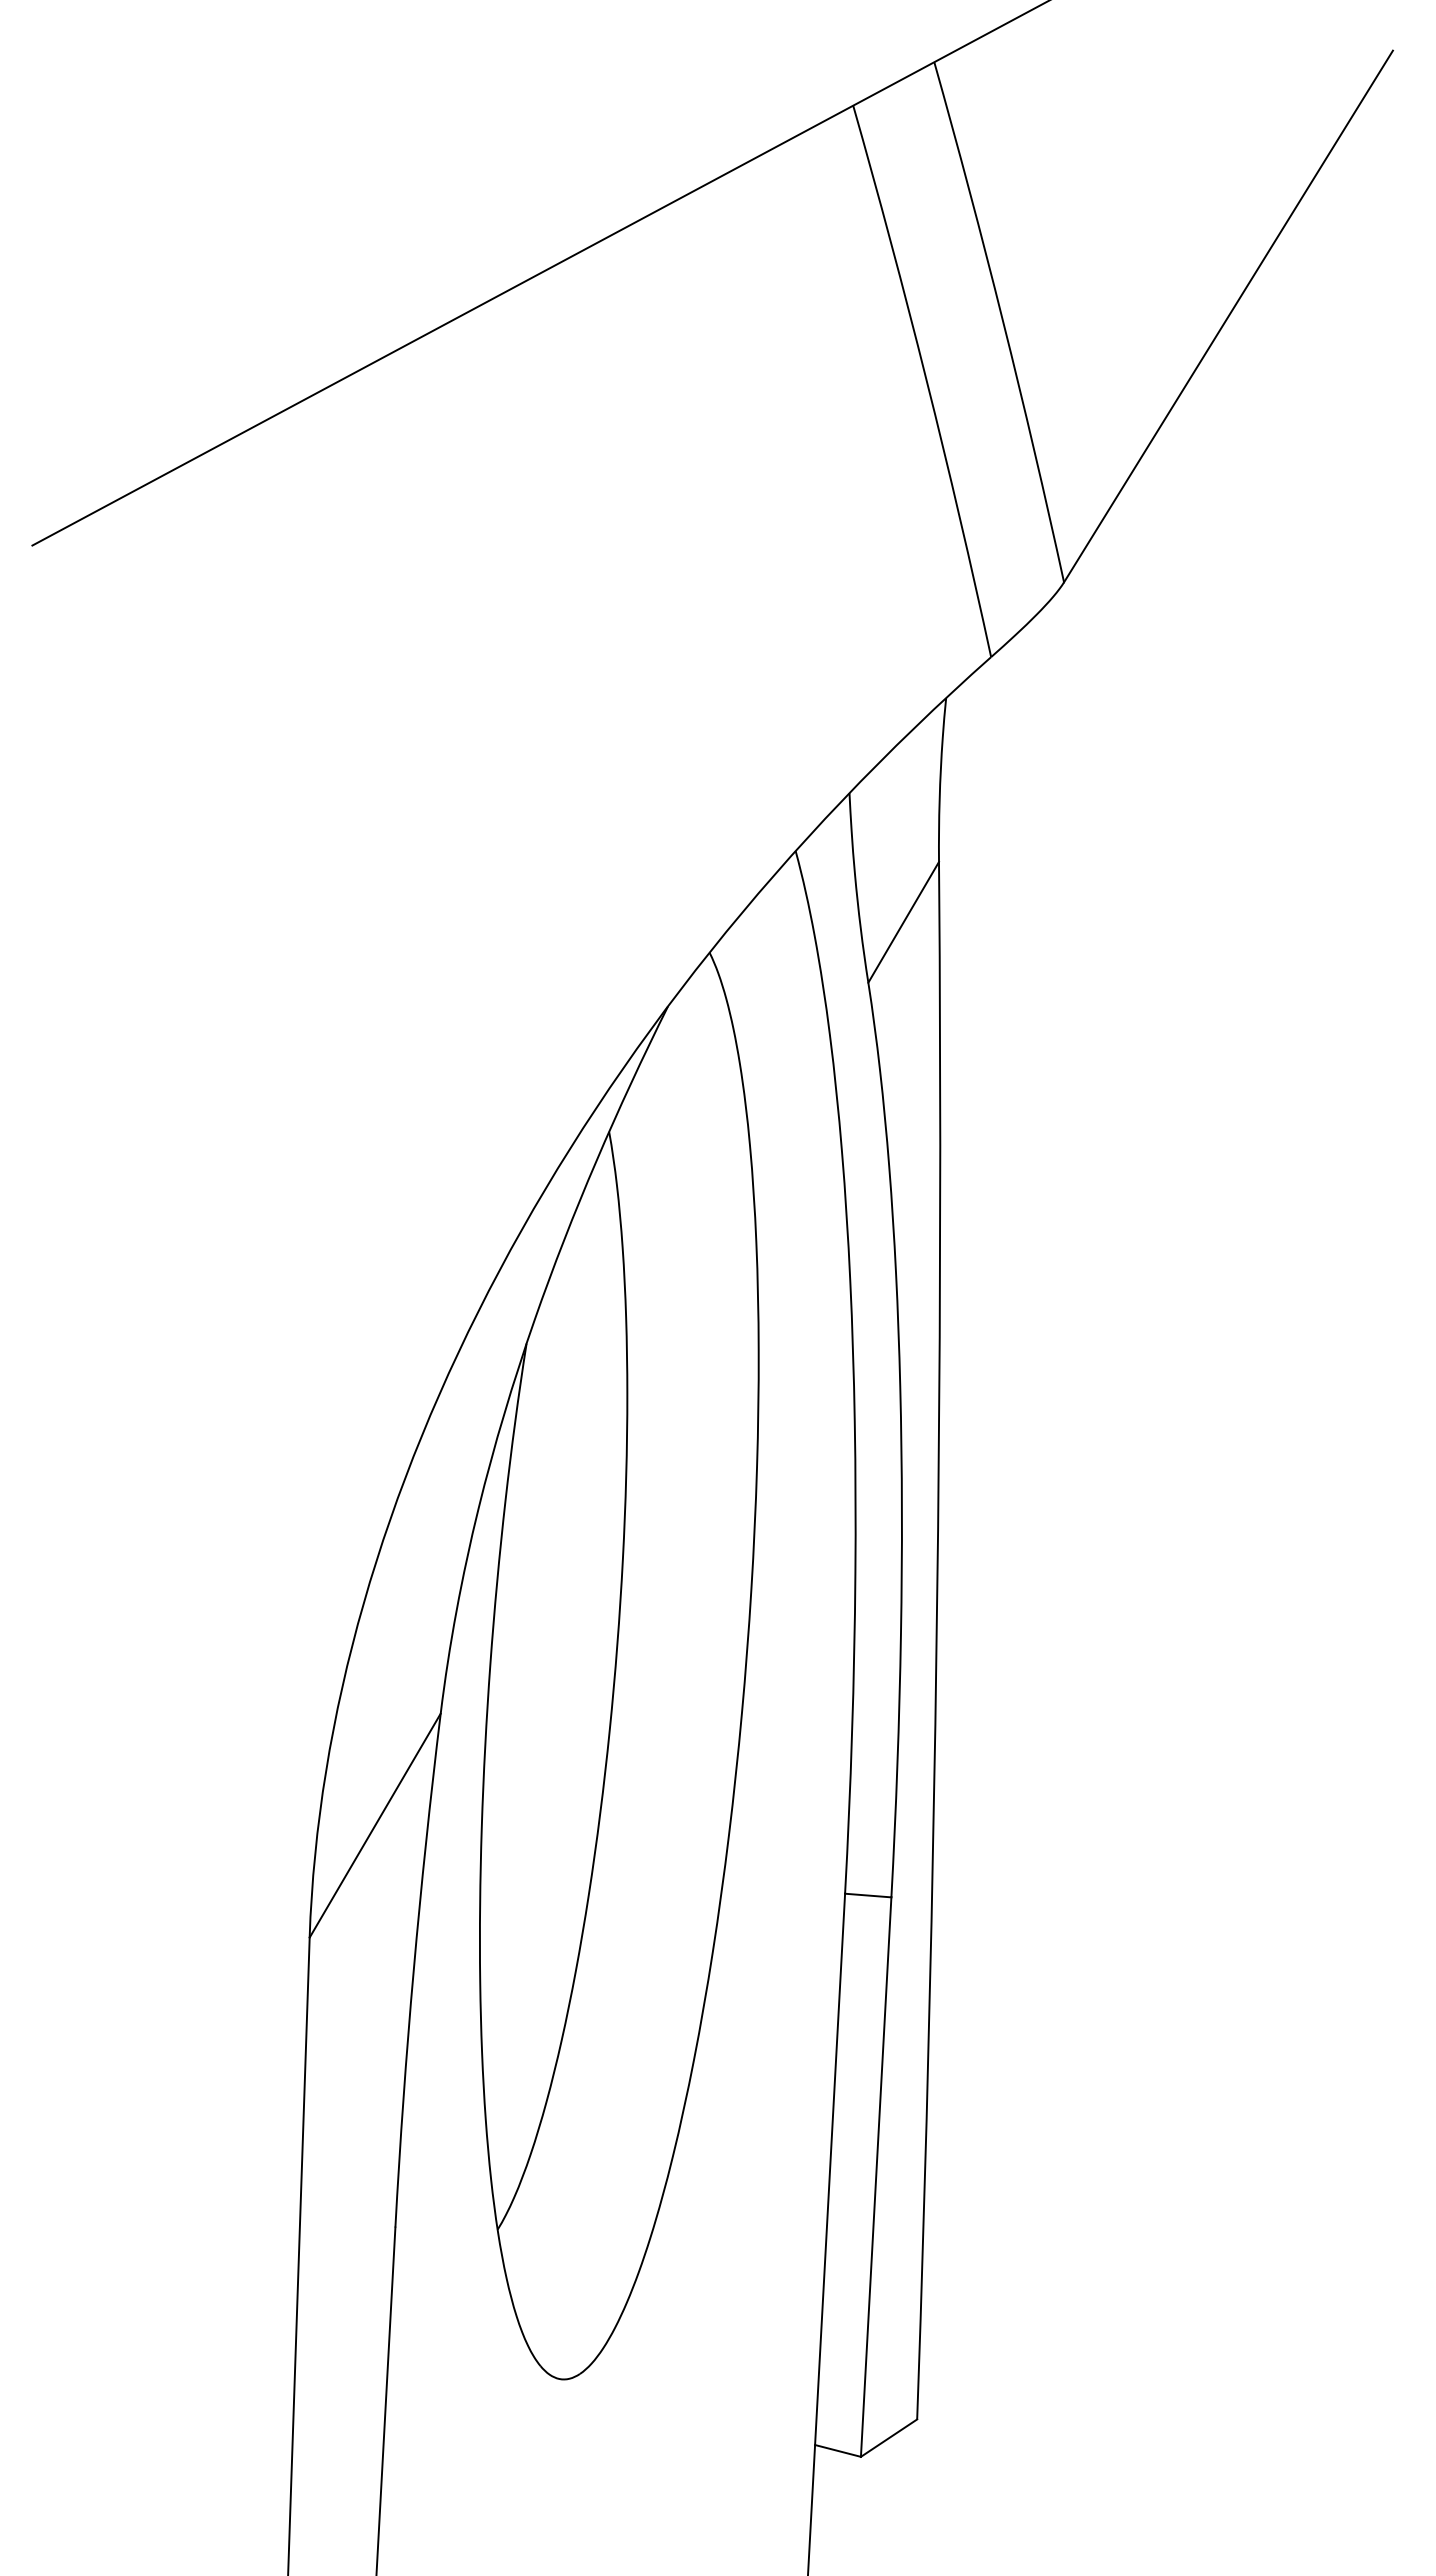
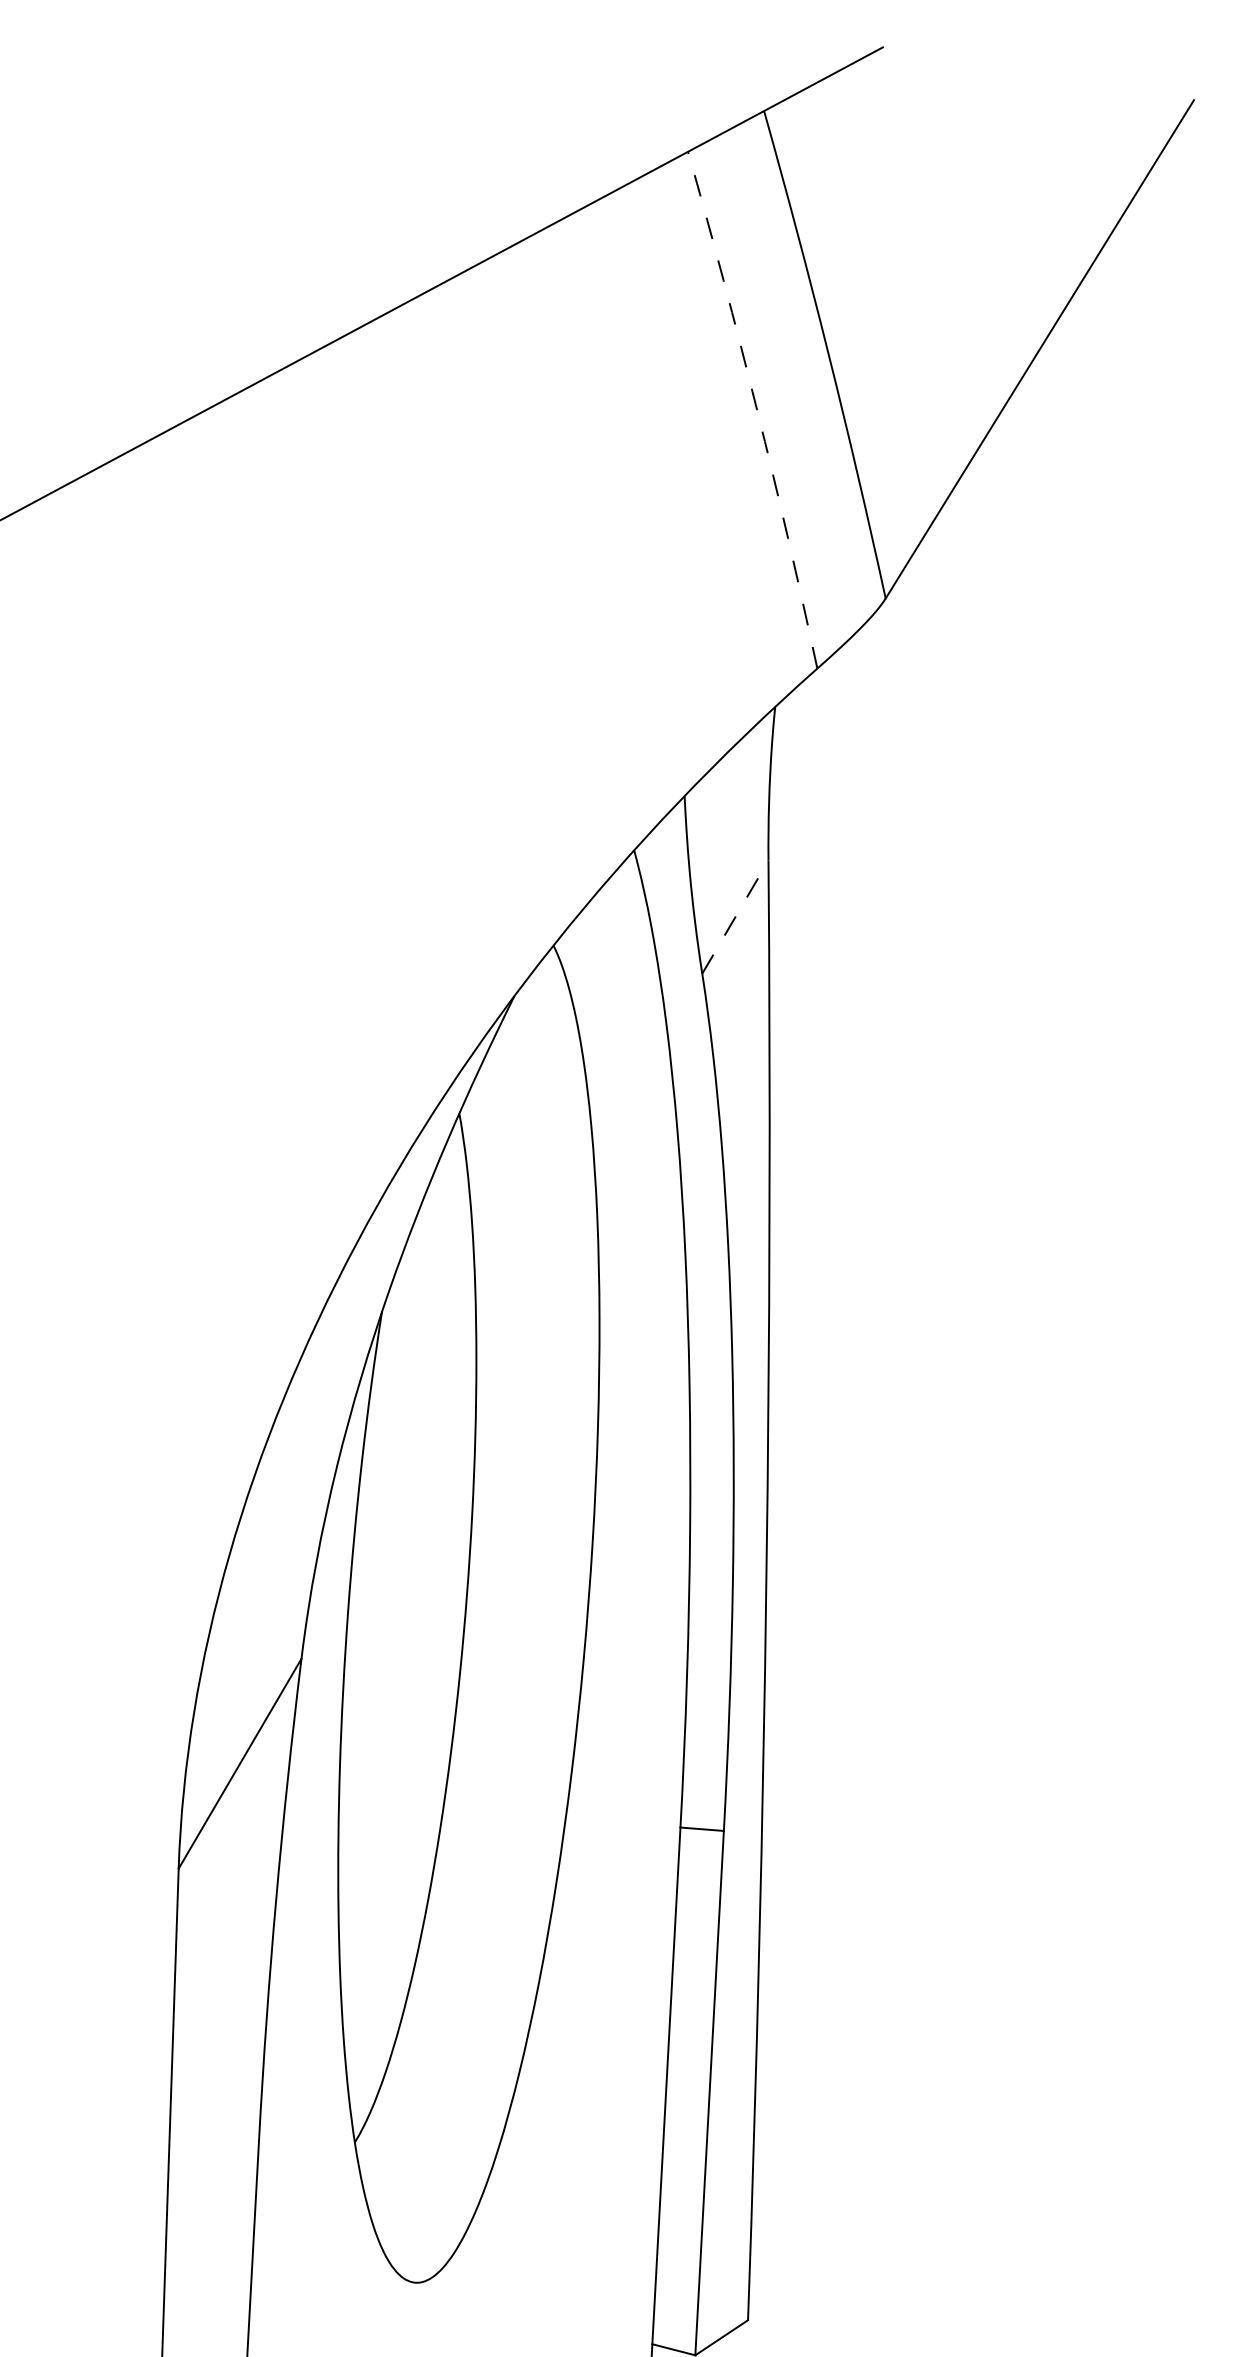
arc: (926, 380) -> (756, 409), solid -> dashed
line: (903, 922) -> (735, 917), solid -> dashed

